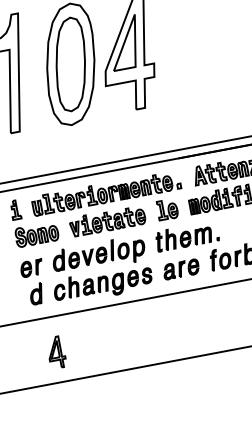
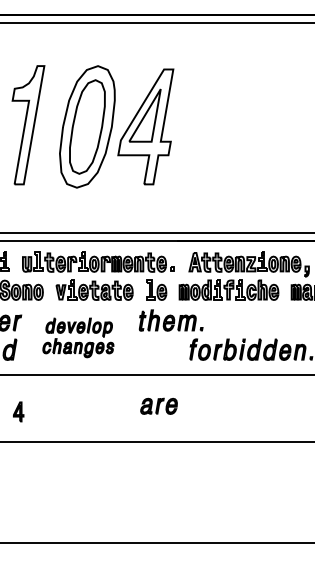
part: (180, 268) -> (158, 405), moved
part: (100, 269) -> (78, 337), size x0.7
part: (56, 352) -> (18, 411), size x0.6

